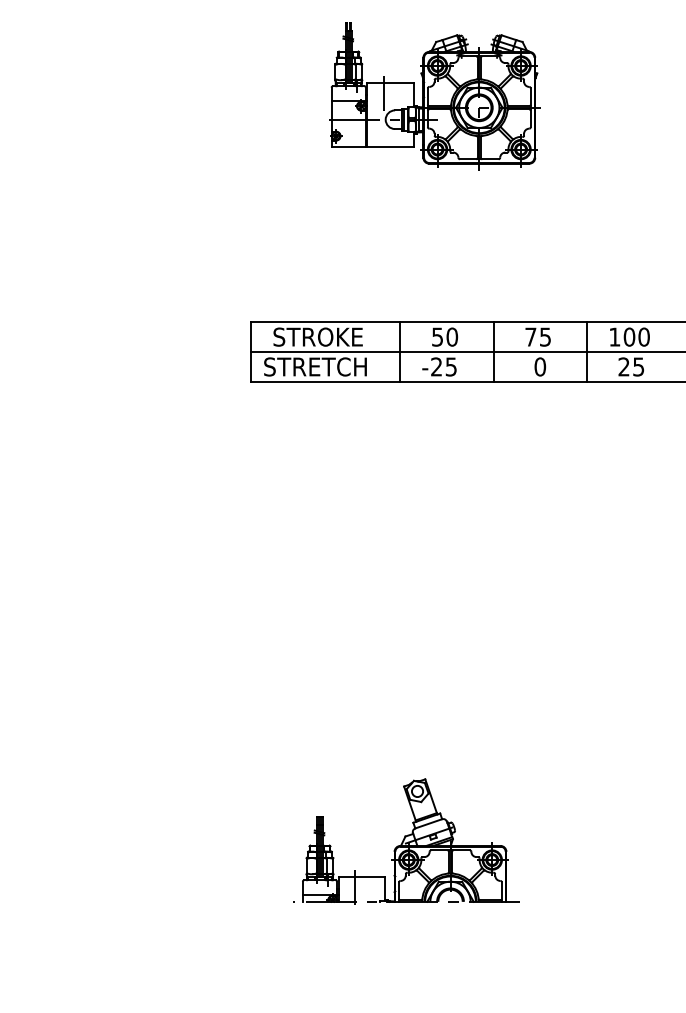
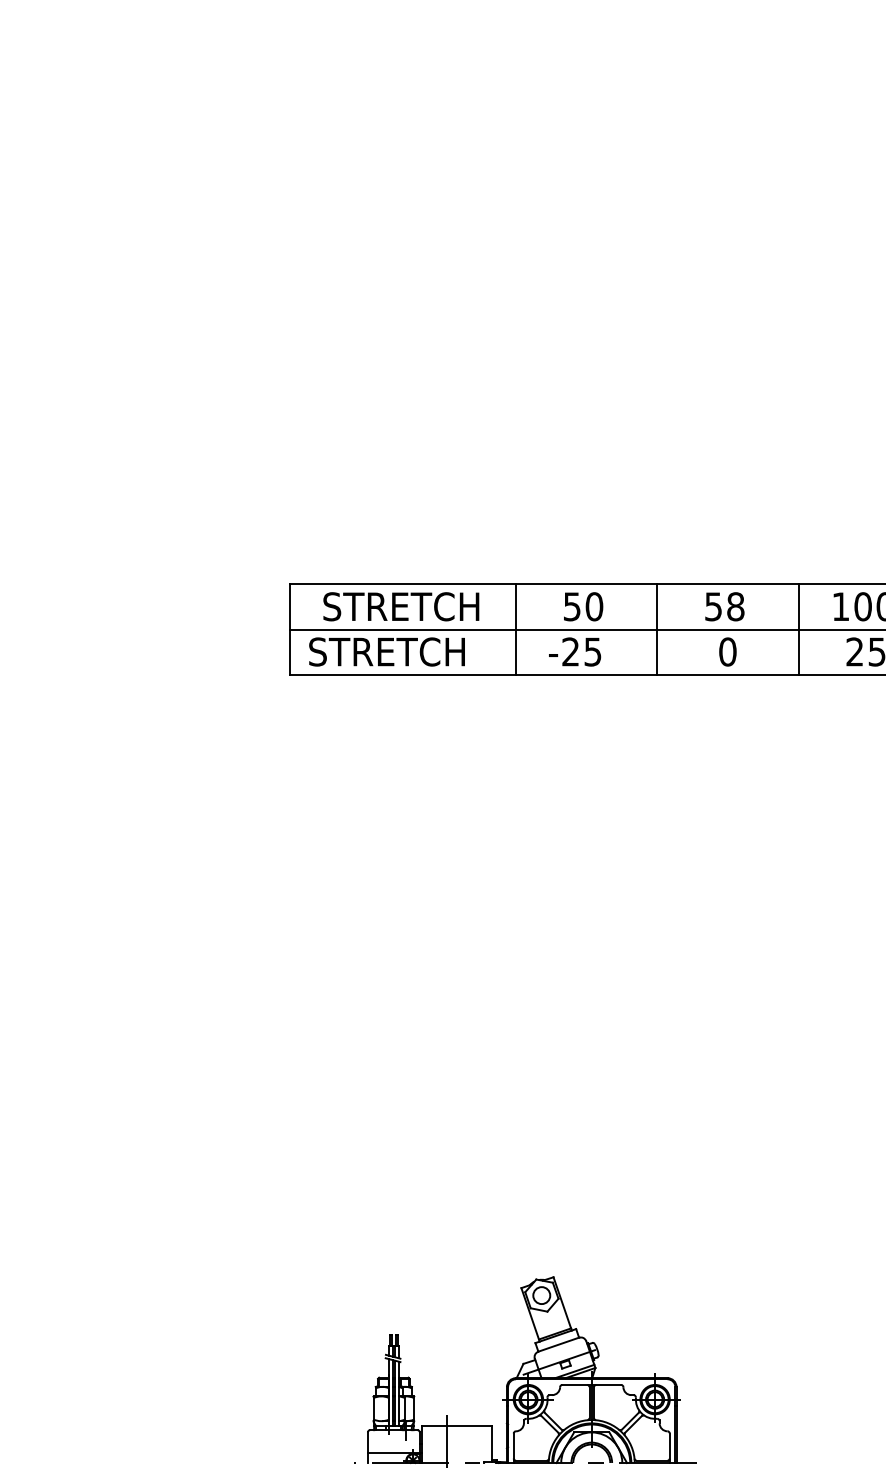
part: (434, 96) -> (567, 241), removed
text: (347, 336) -> (435, 605), STROKE -> STRETCH
text: (538, 336) -> (725, 605), 75 -> 58

